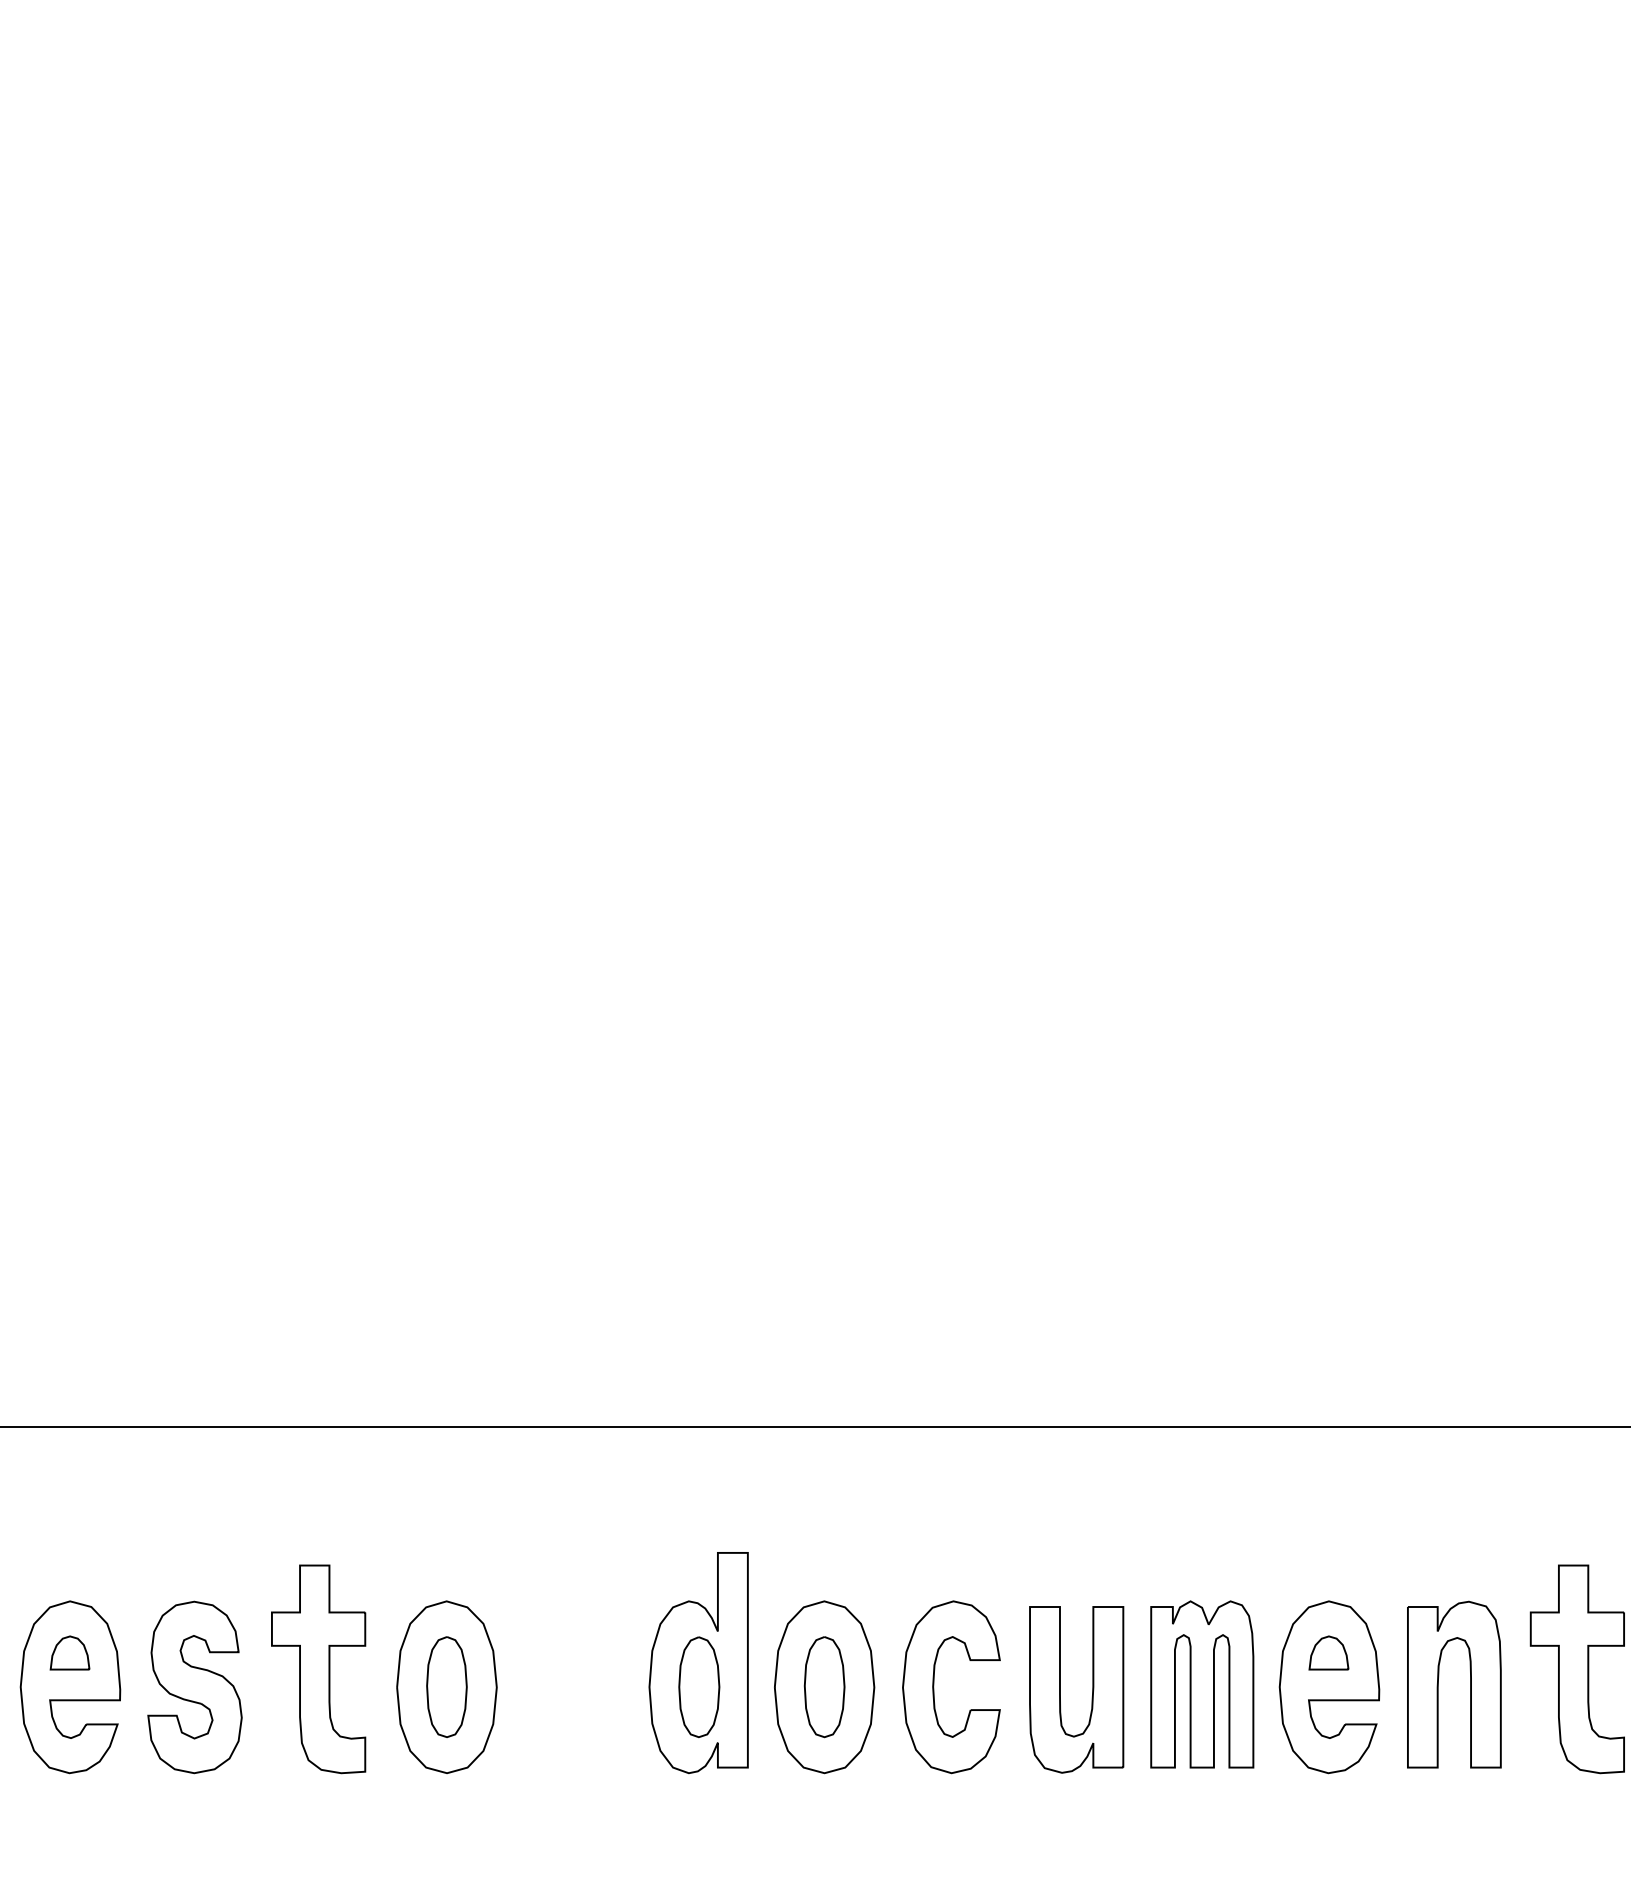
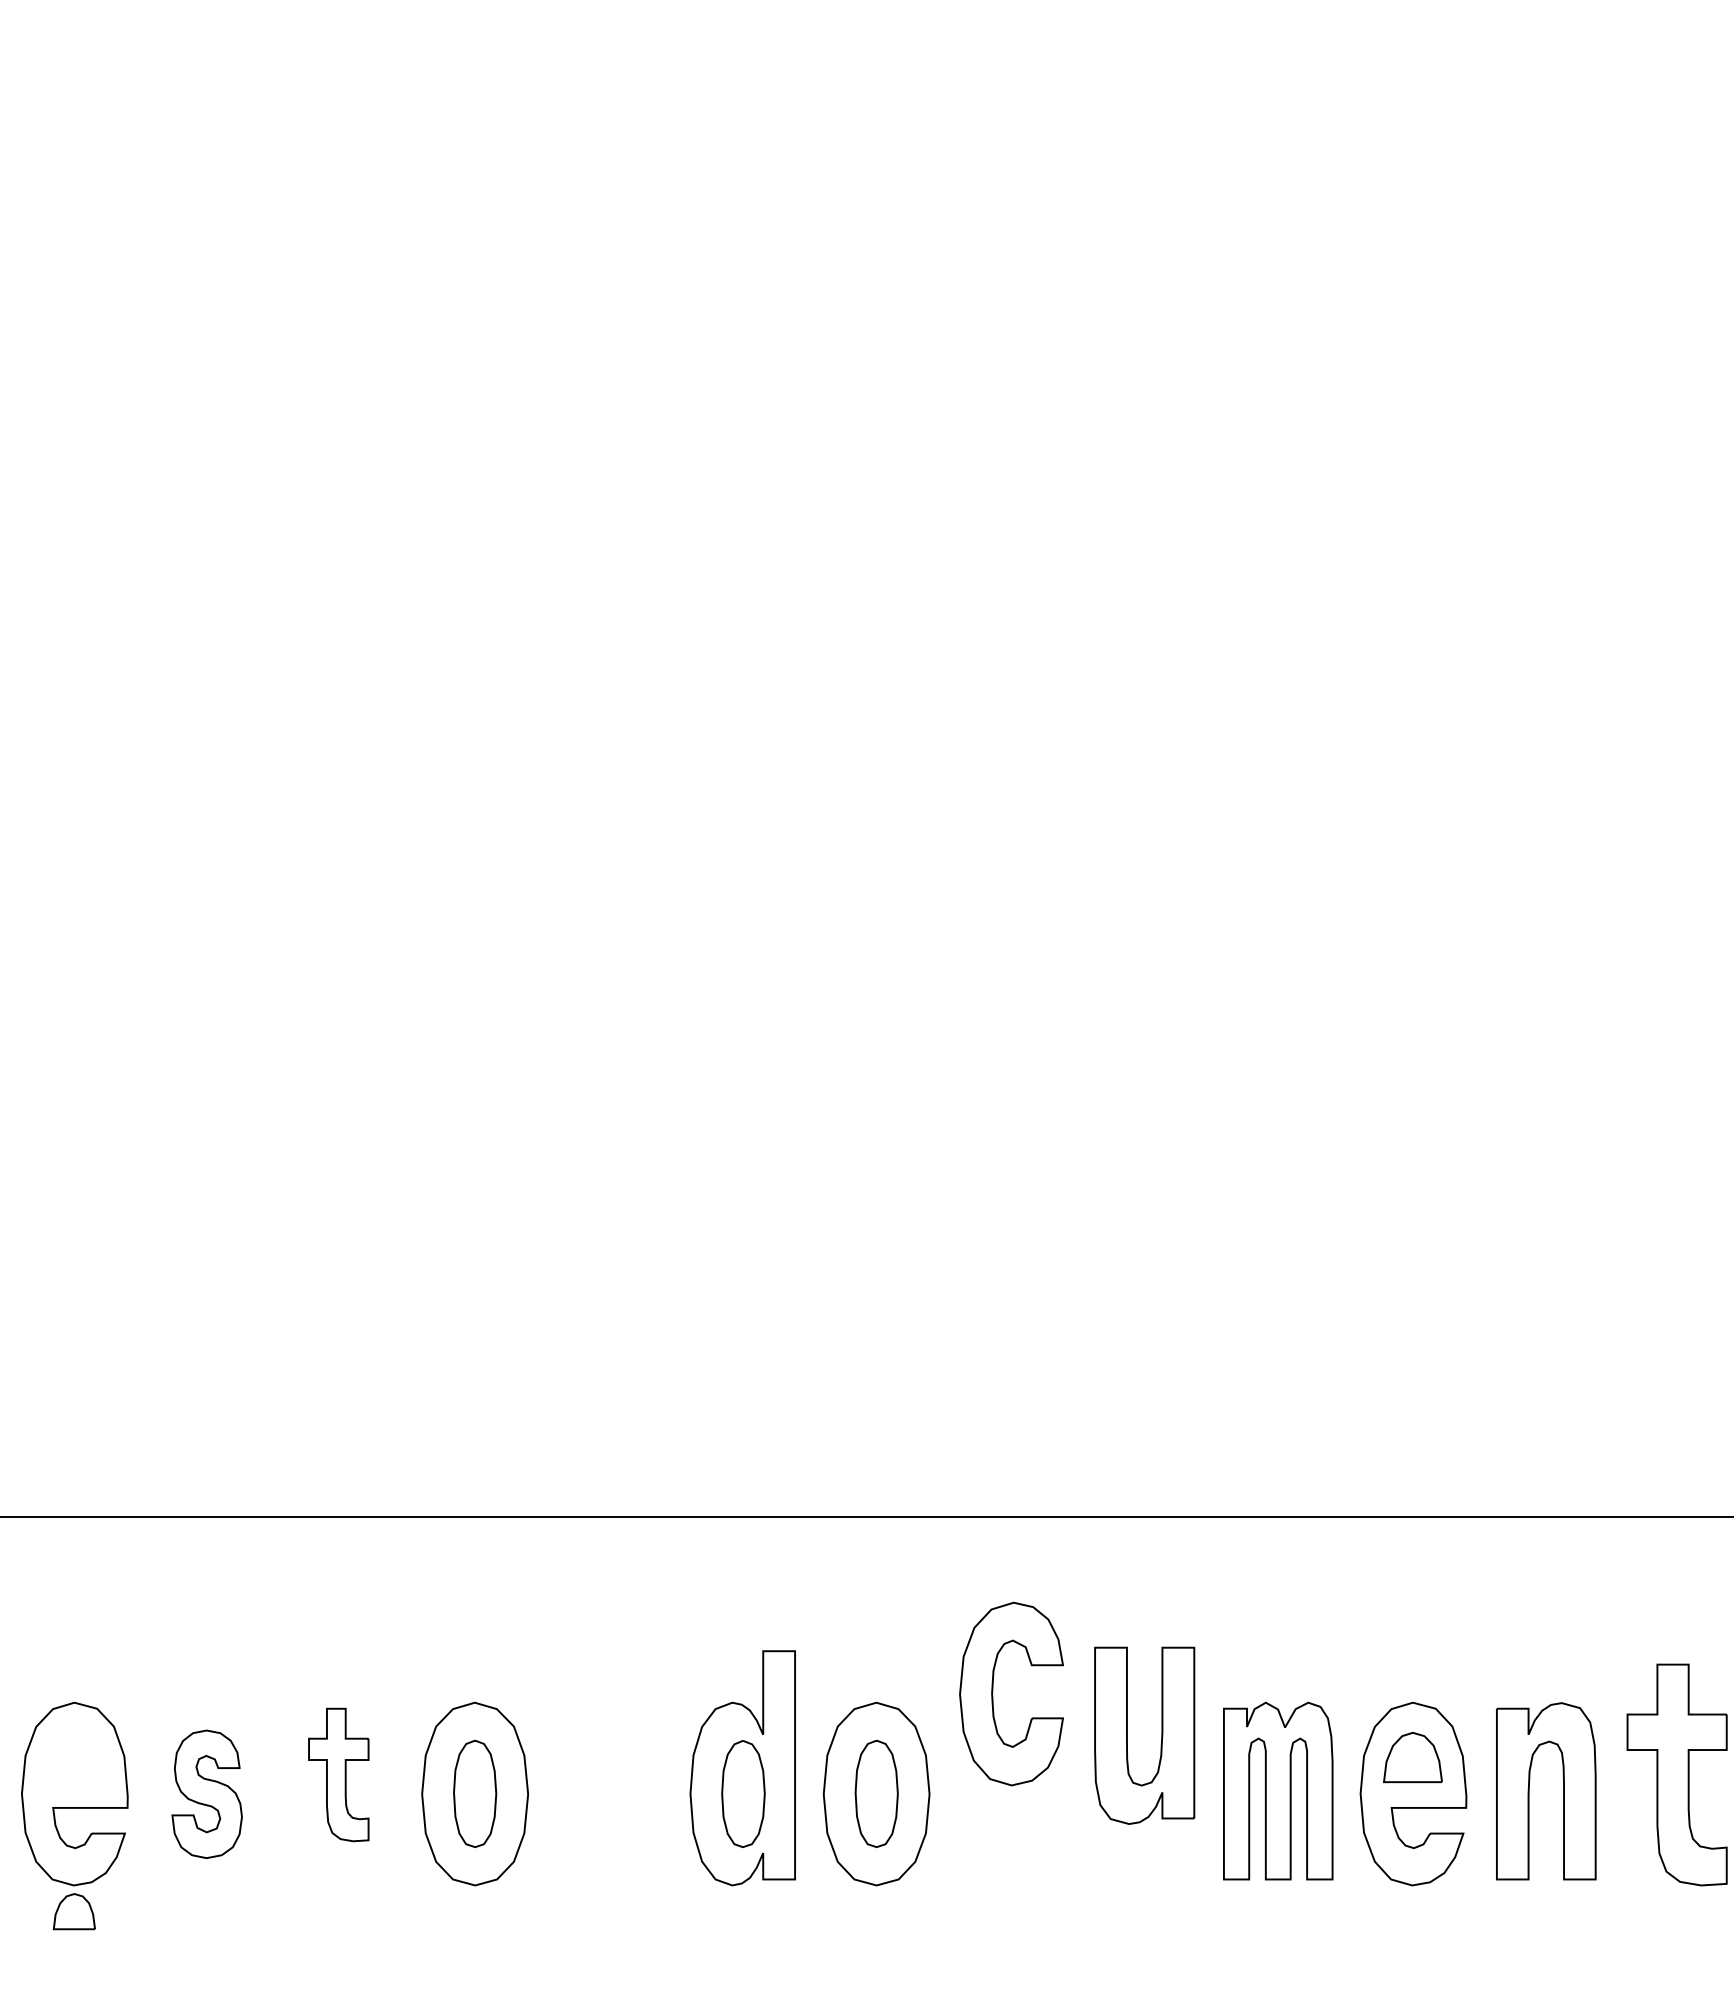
part: (69, 1652) -> (73, 1911), moved
part: (1328, 1652) -> (1412, 1757), size x1.4
part: (318, 1668) -> (338, 1774), size x0.6
part: (934, 1685) -> (993, 1692), moved
part: (194, 1687) -> (206, 1794), size x0.7
part: (1060, 1689) -> (1127, 1735), moved

